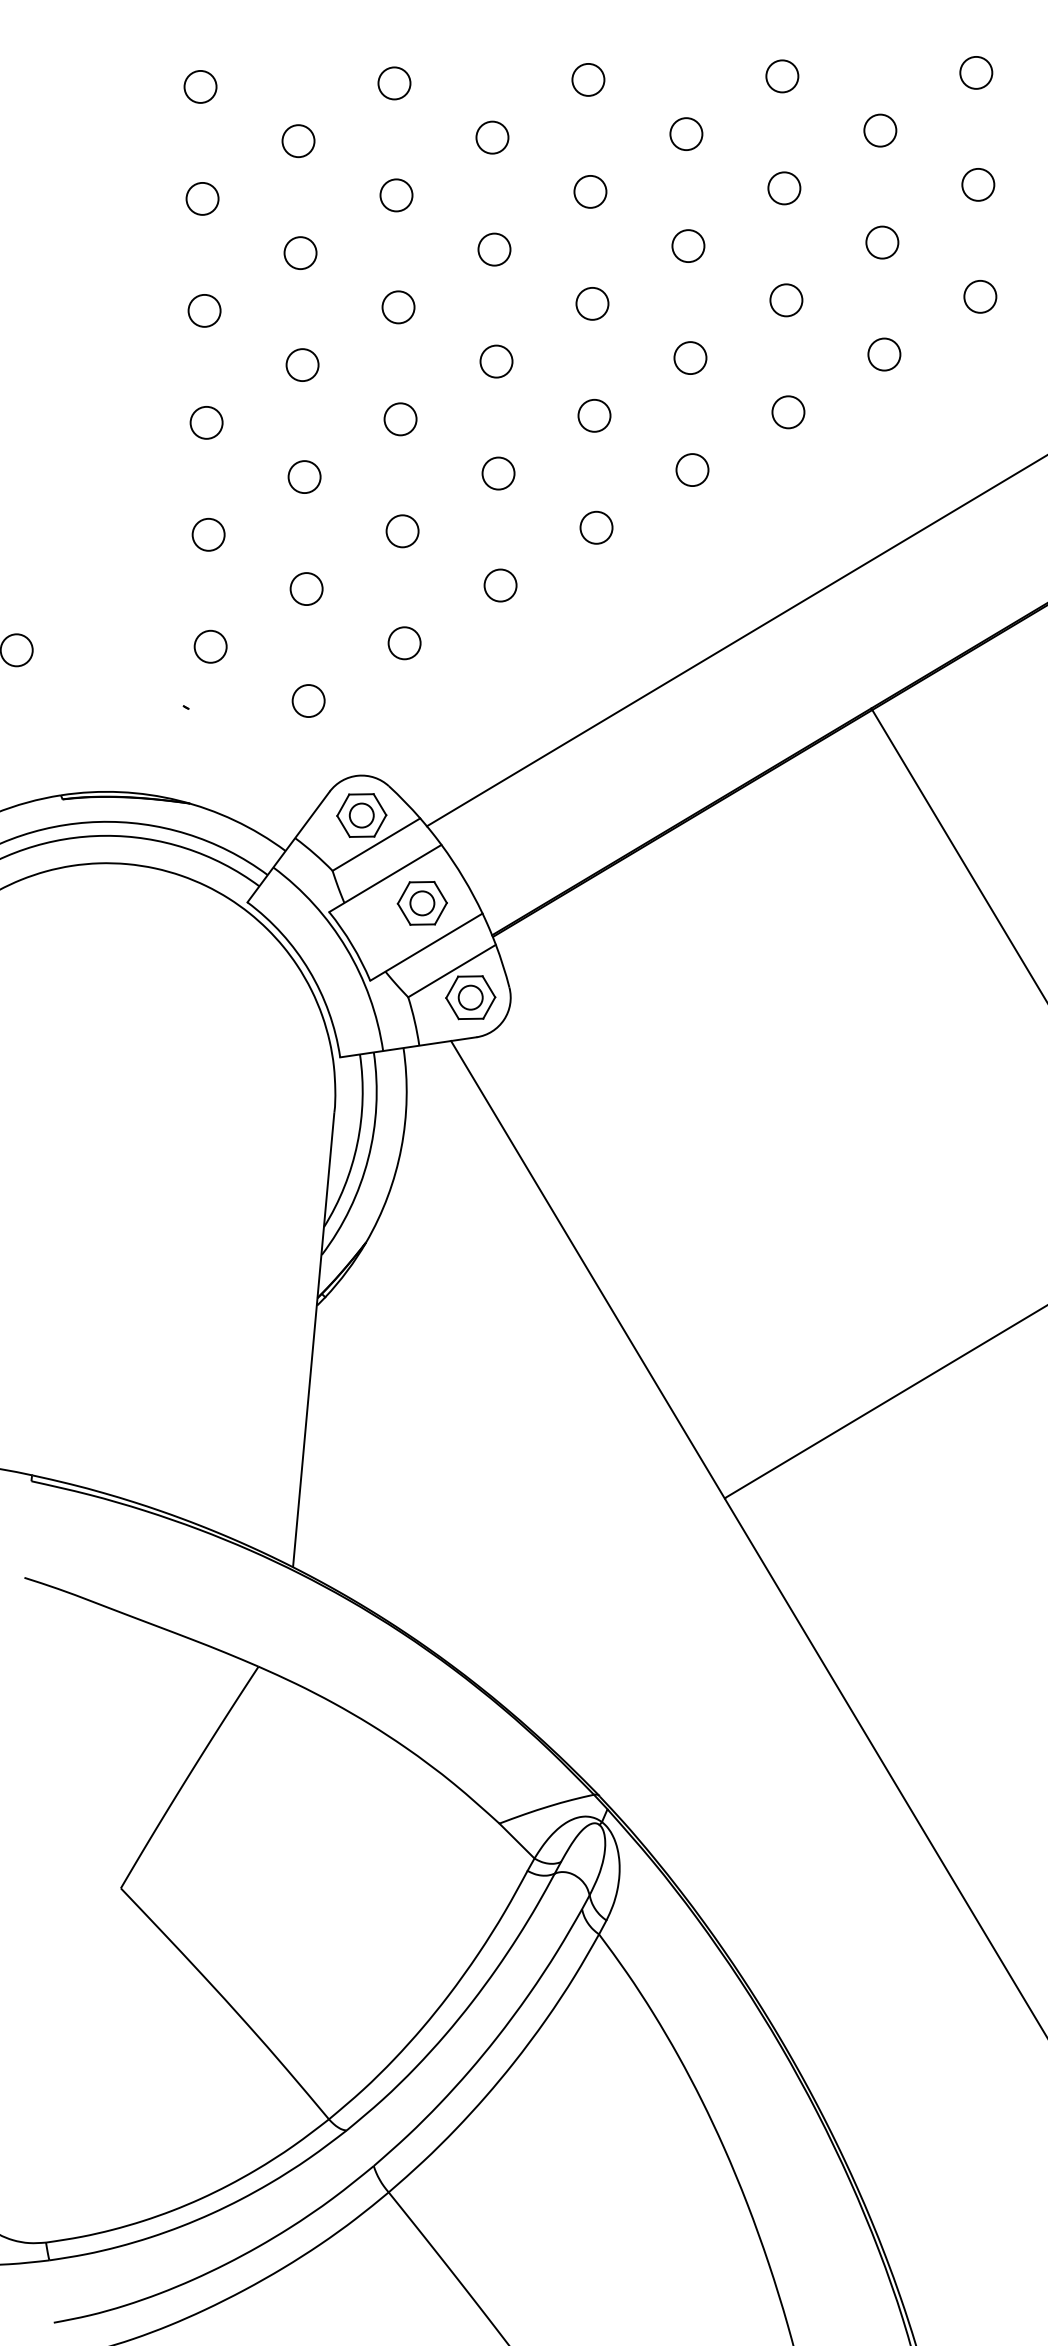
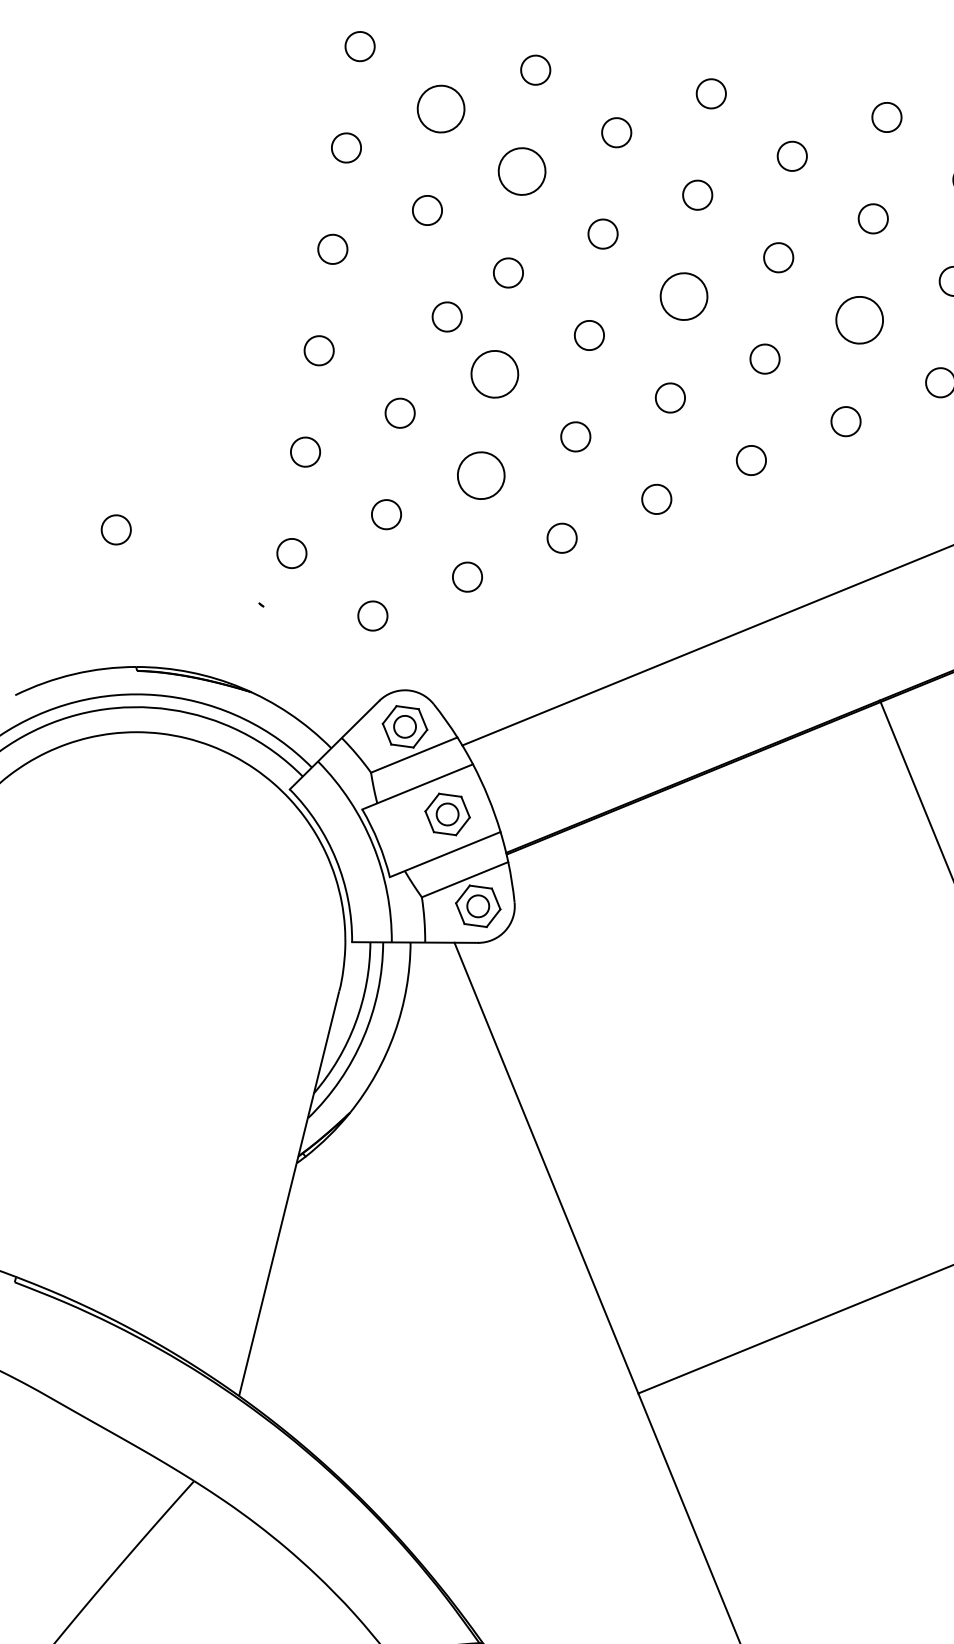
circle: (298, 141) -> (441, 109), size x1.6
circle: (396, 195) -> (522, 171), size x1.6
circle: (786, 300) -> (859, 320), size x1.6
circle: (592, 303) -> (684, 296), size x1.6
circle: (302, 364) -> (447, 316), moved
circle: (400, 419) -> (494, 374), size x1.6
circle: (402, 531) -> (481, 475), size x1.6

